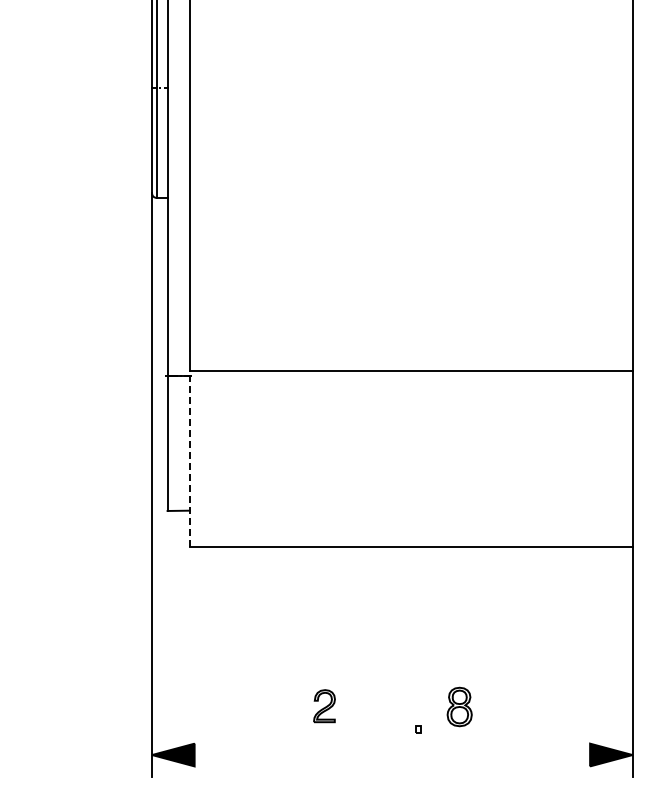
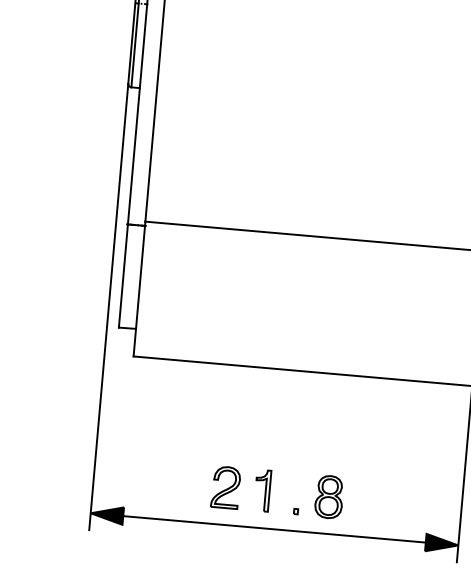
line: (189, 458) -> (139, 288), dashed -> solid
part: (324, 705) -> (225, 486), size x1.67
part: (372, 705) -> (262, 490), added
part: (459, 706) -> (329, 496), size x1.43
line: (392, 755) -> (274, 529), added

